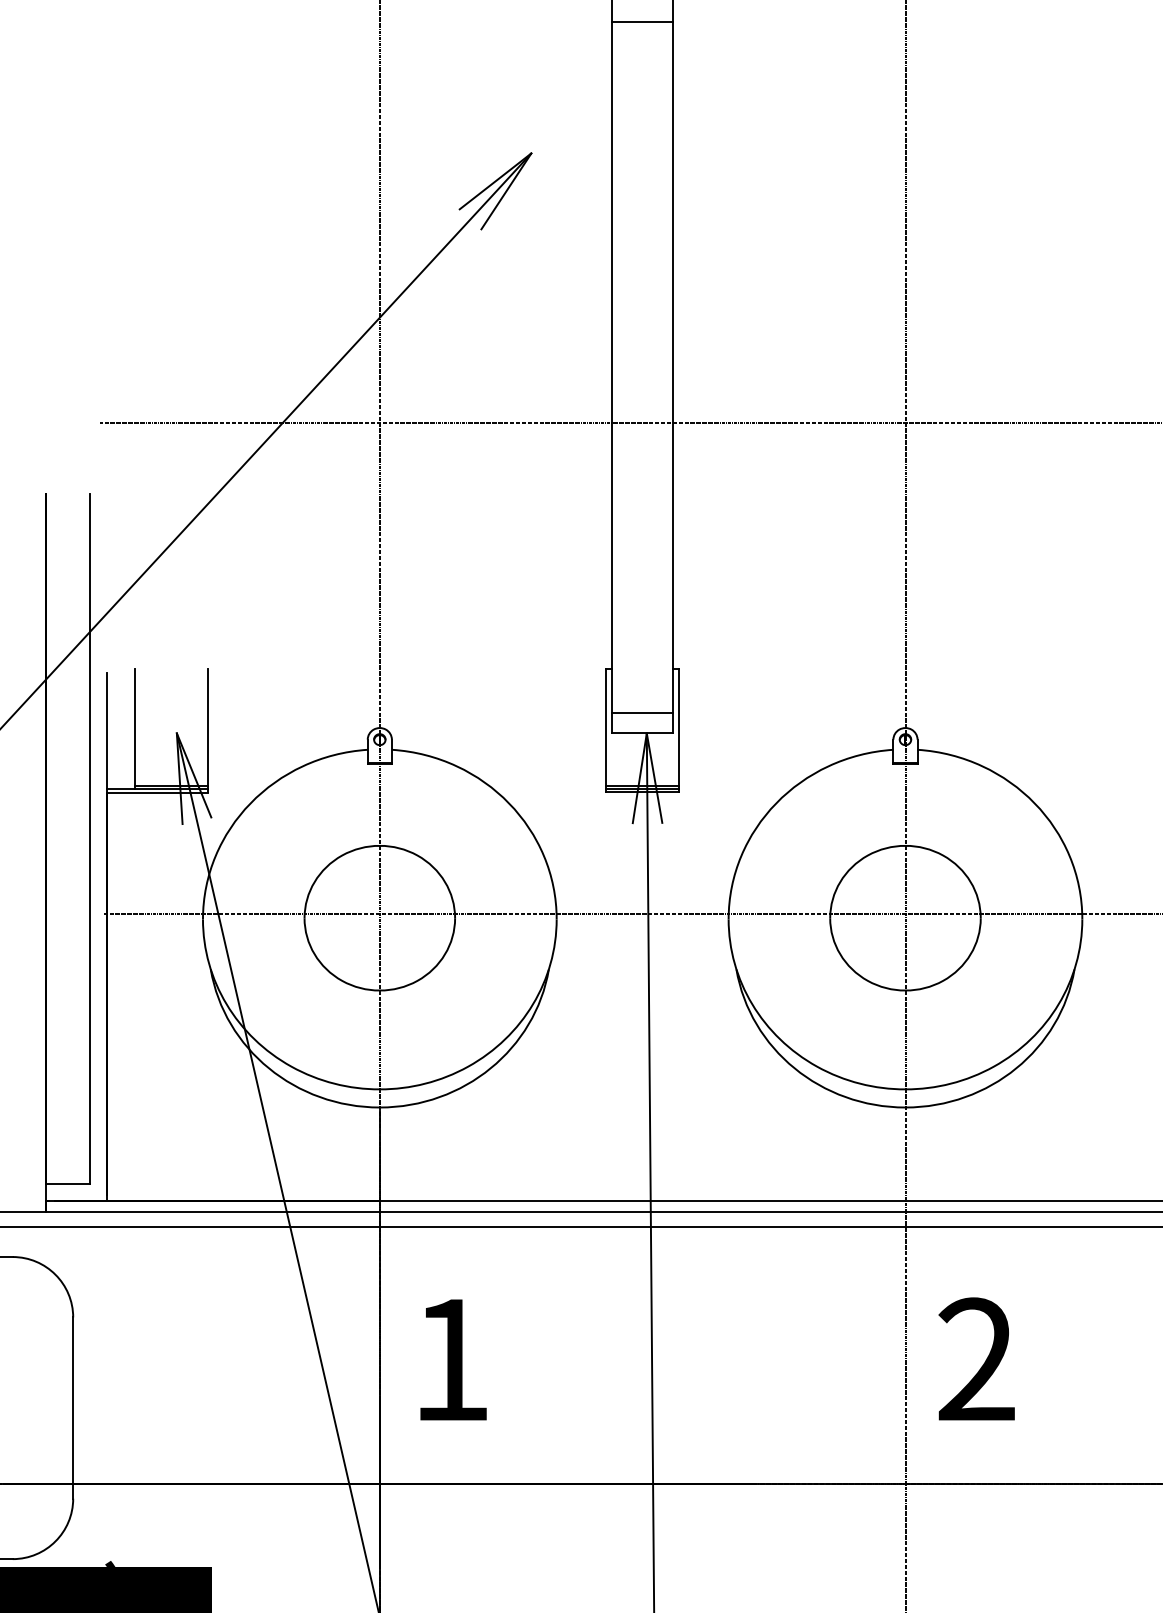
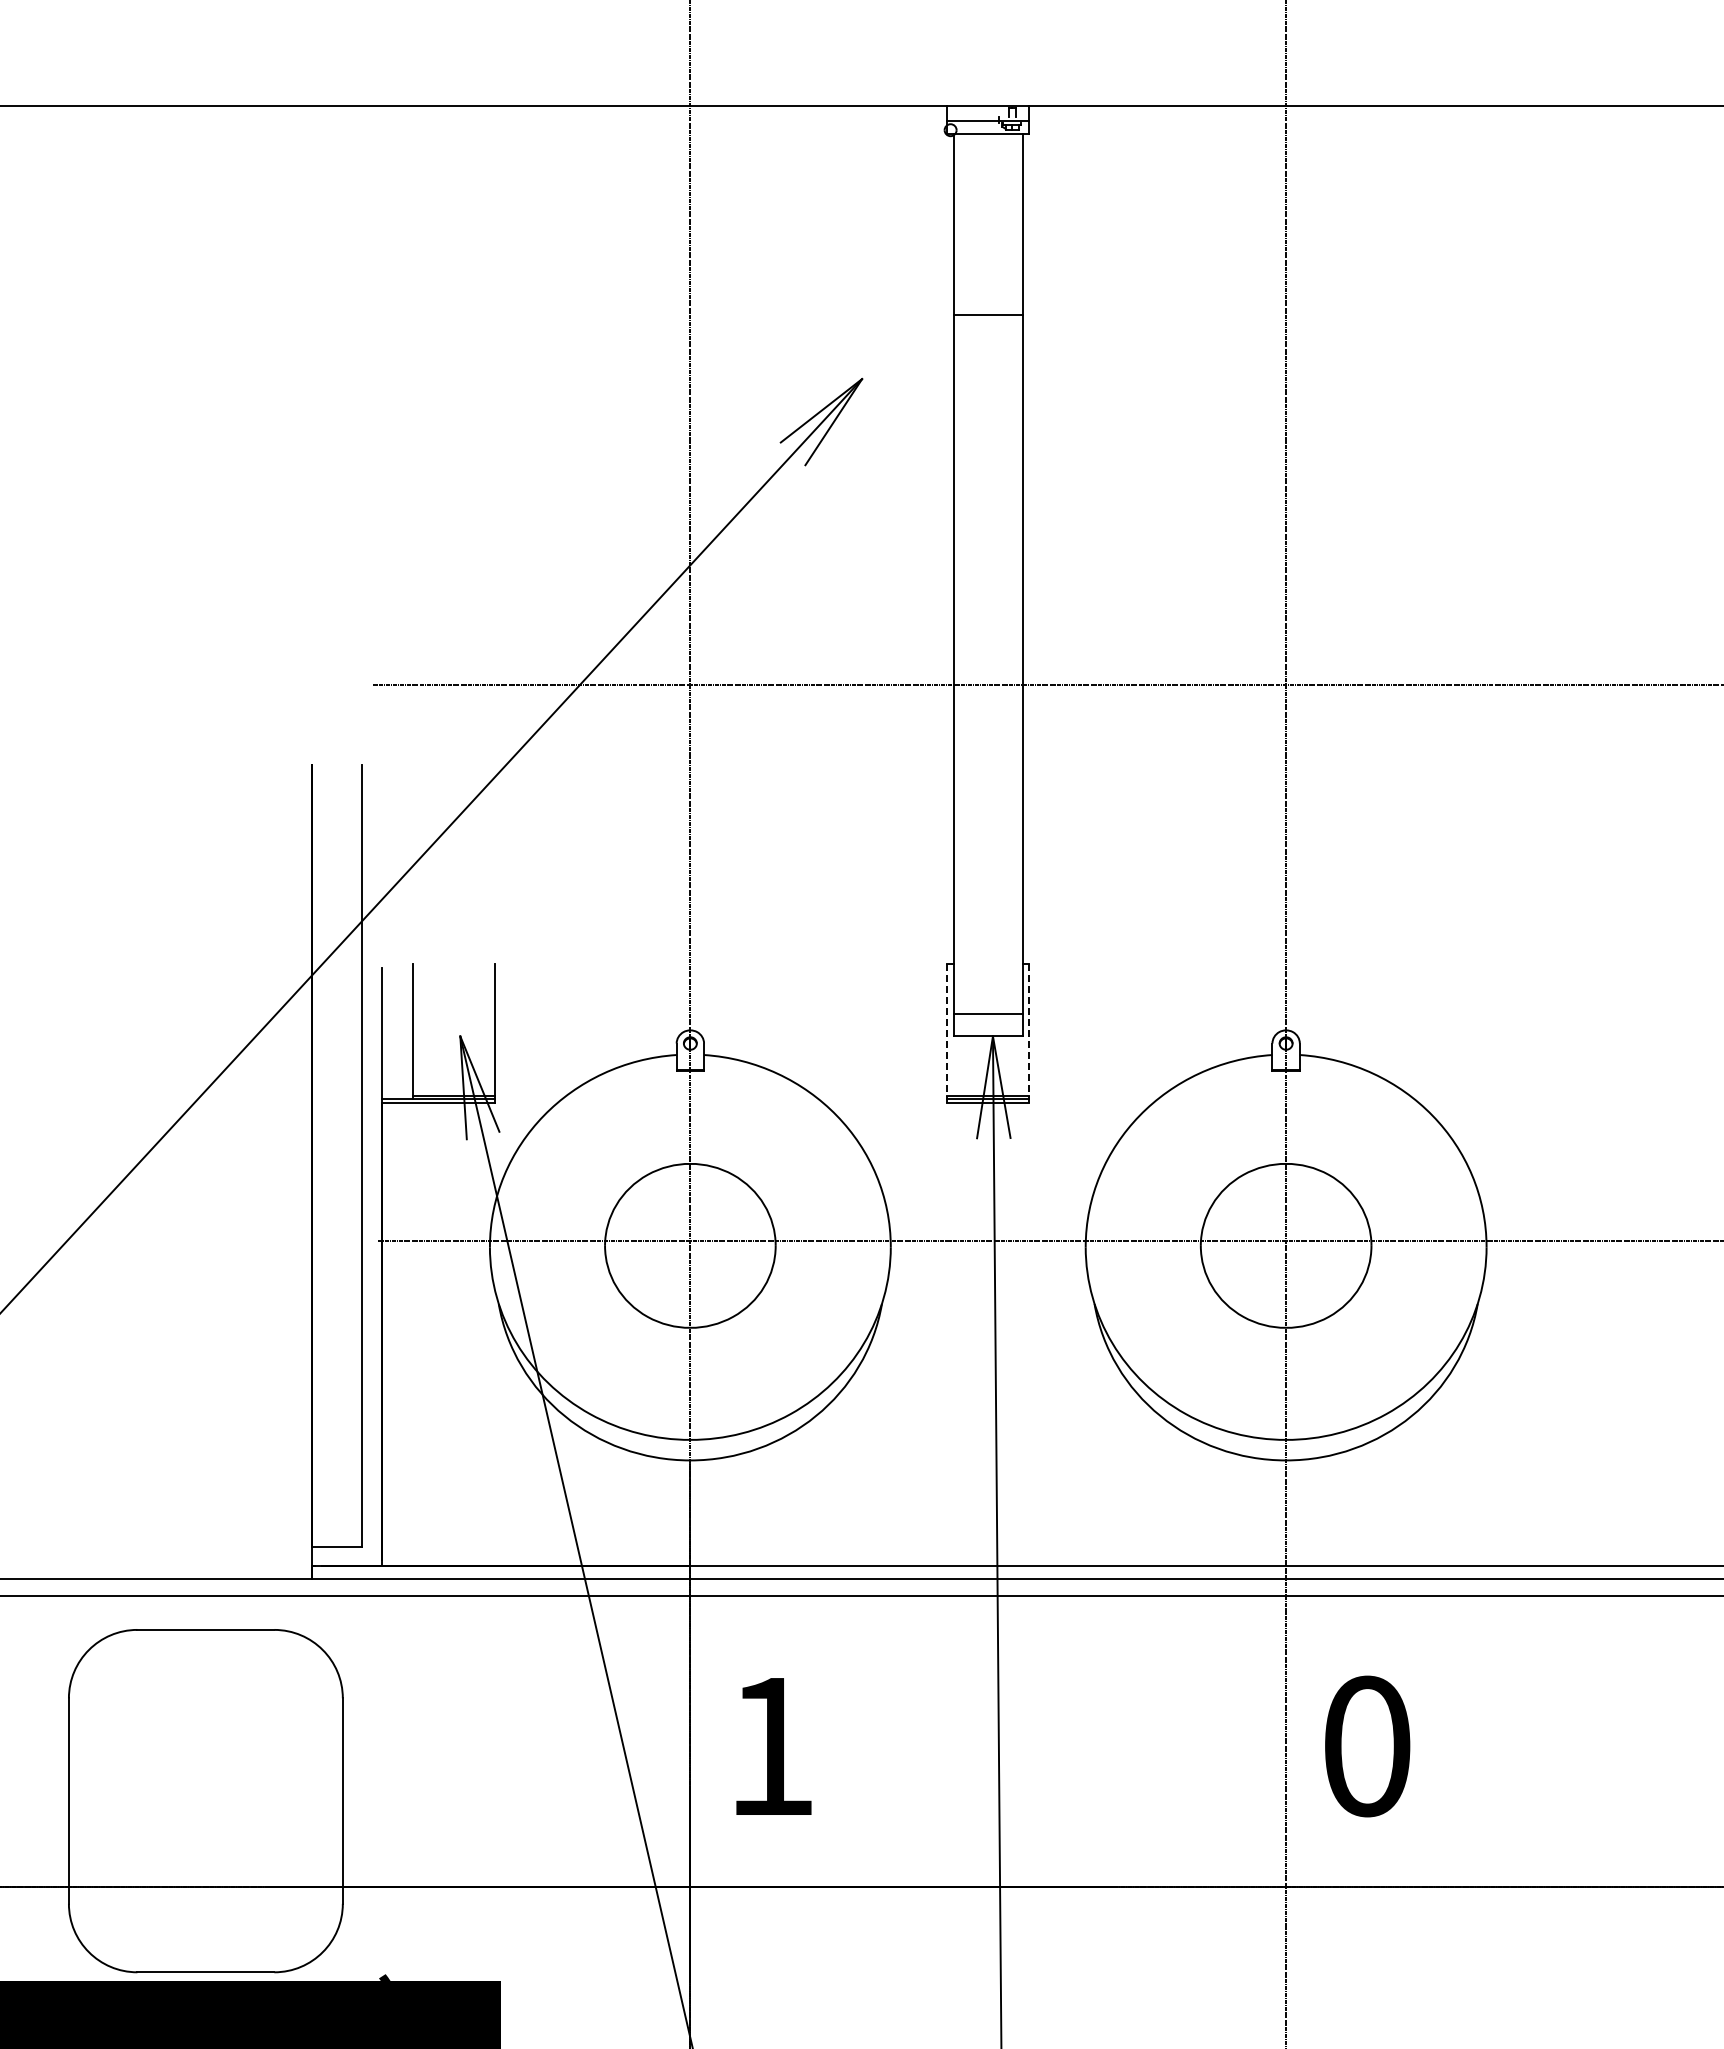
line: (642, 22) -> (988, 315), moved
line: (606, 730) -> (947, 1033), solid -> dashed
line: (679, 730) -> (1029, 1033), solid -> dashed
text: (976, 1359) -> (1366, 1746), 2 -> 0

